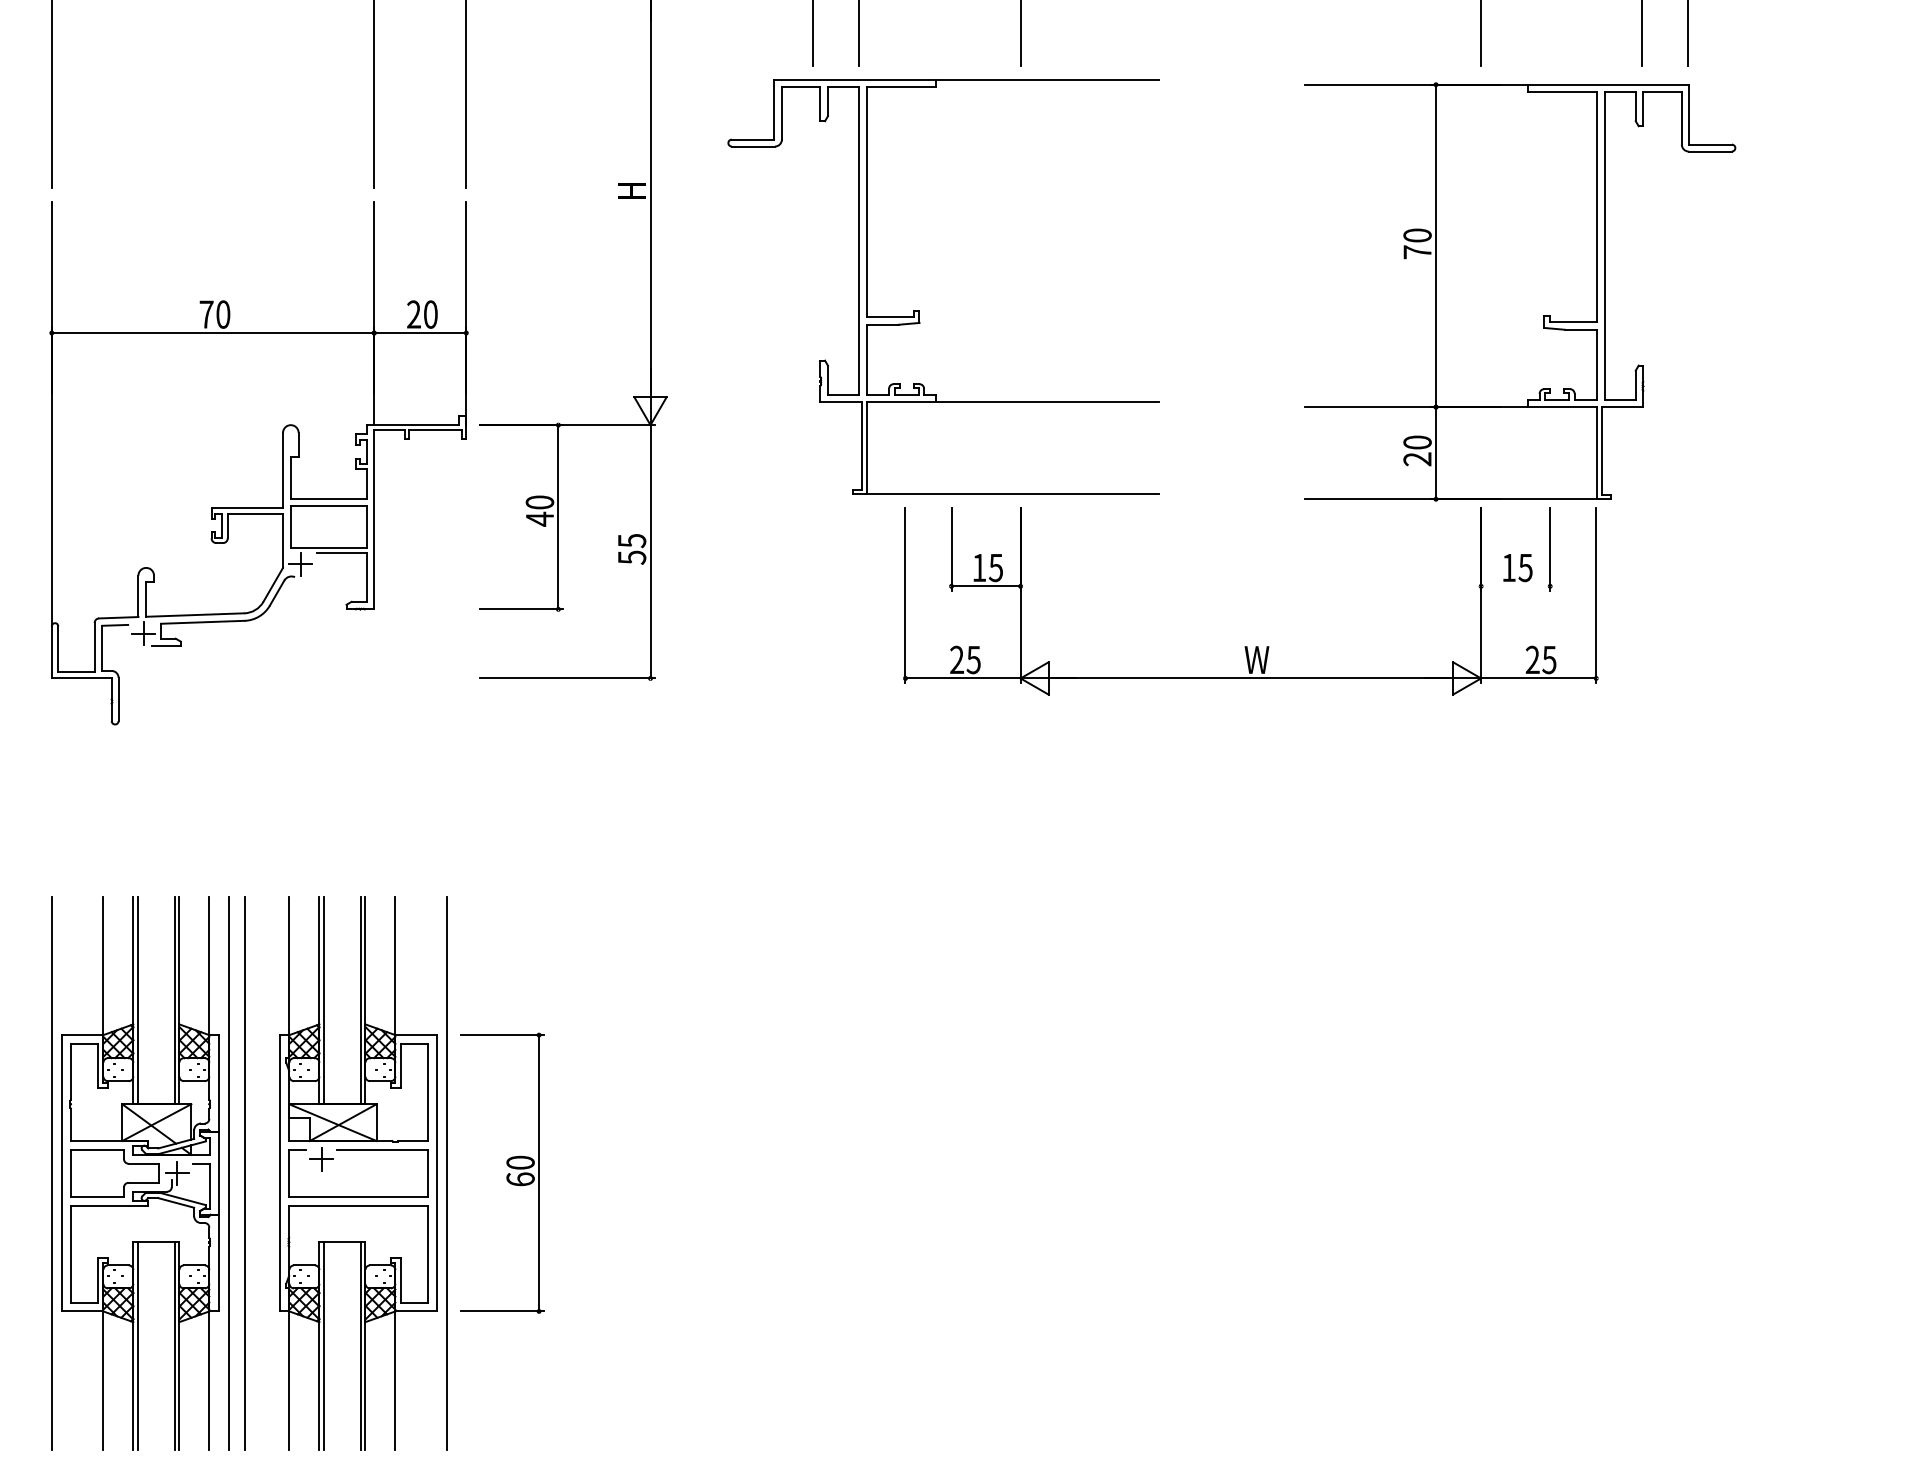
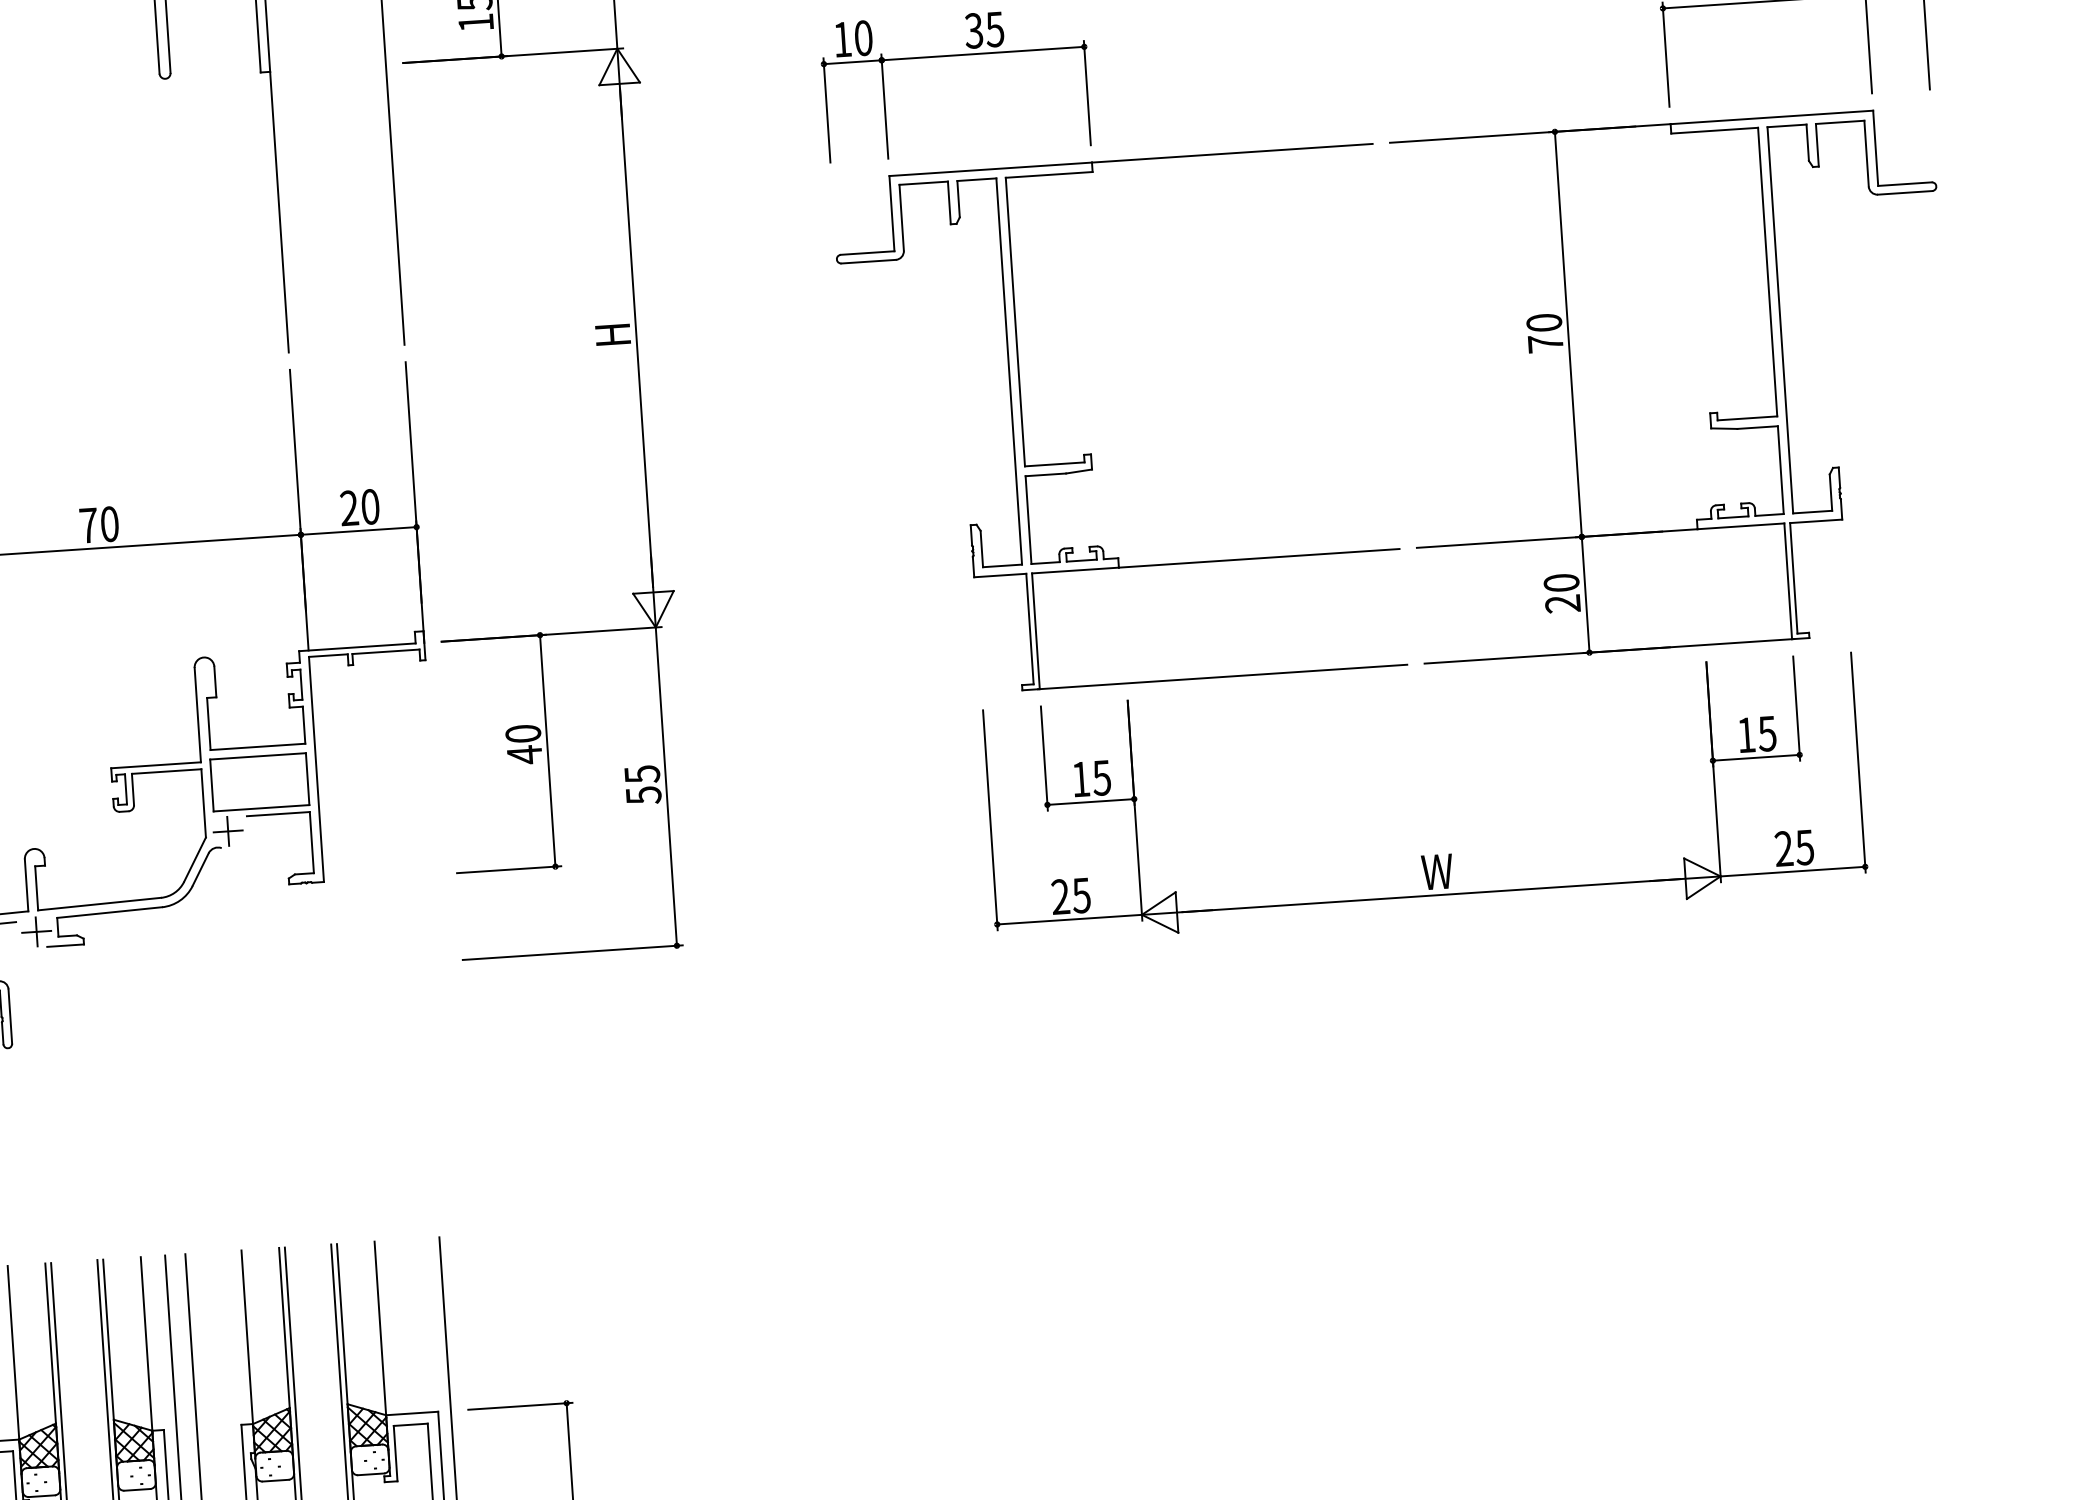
part: (1520, 291) -> (1678, 384), moved
part: (919, 310) -> (1091, 453), moved
line: (1515, 586) -> (1756, 758), added

